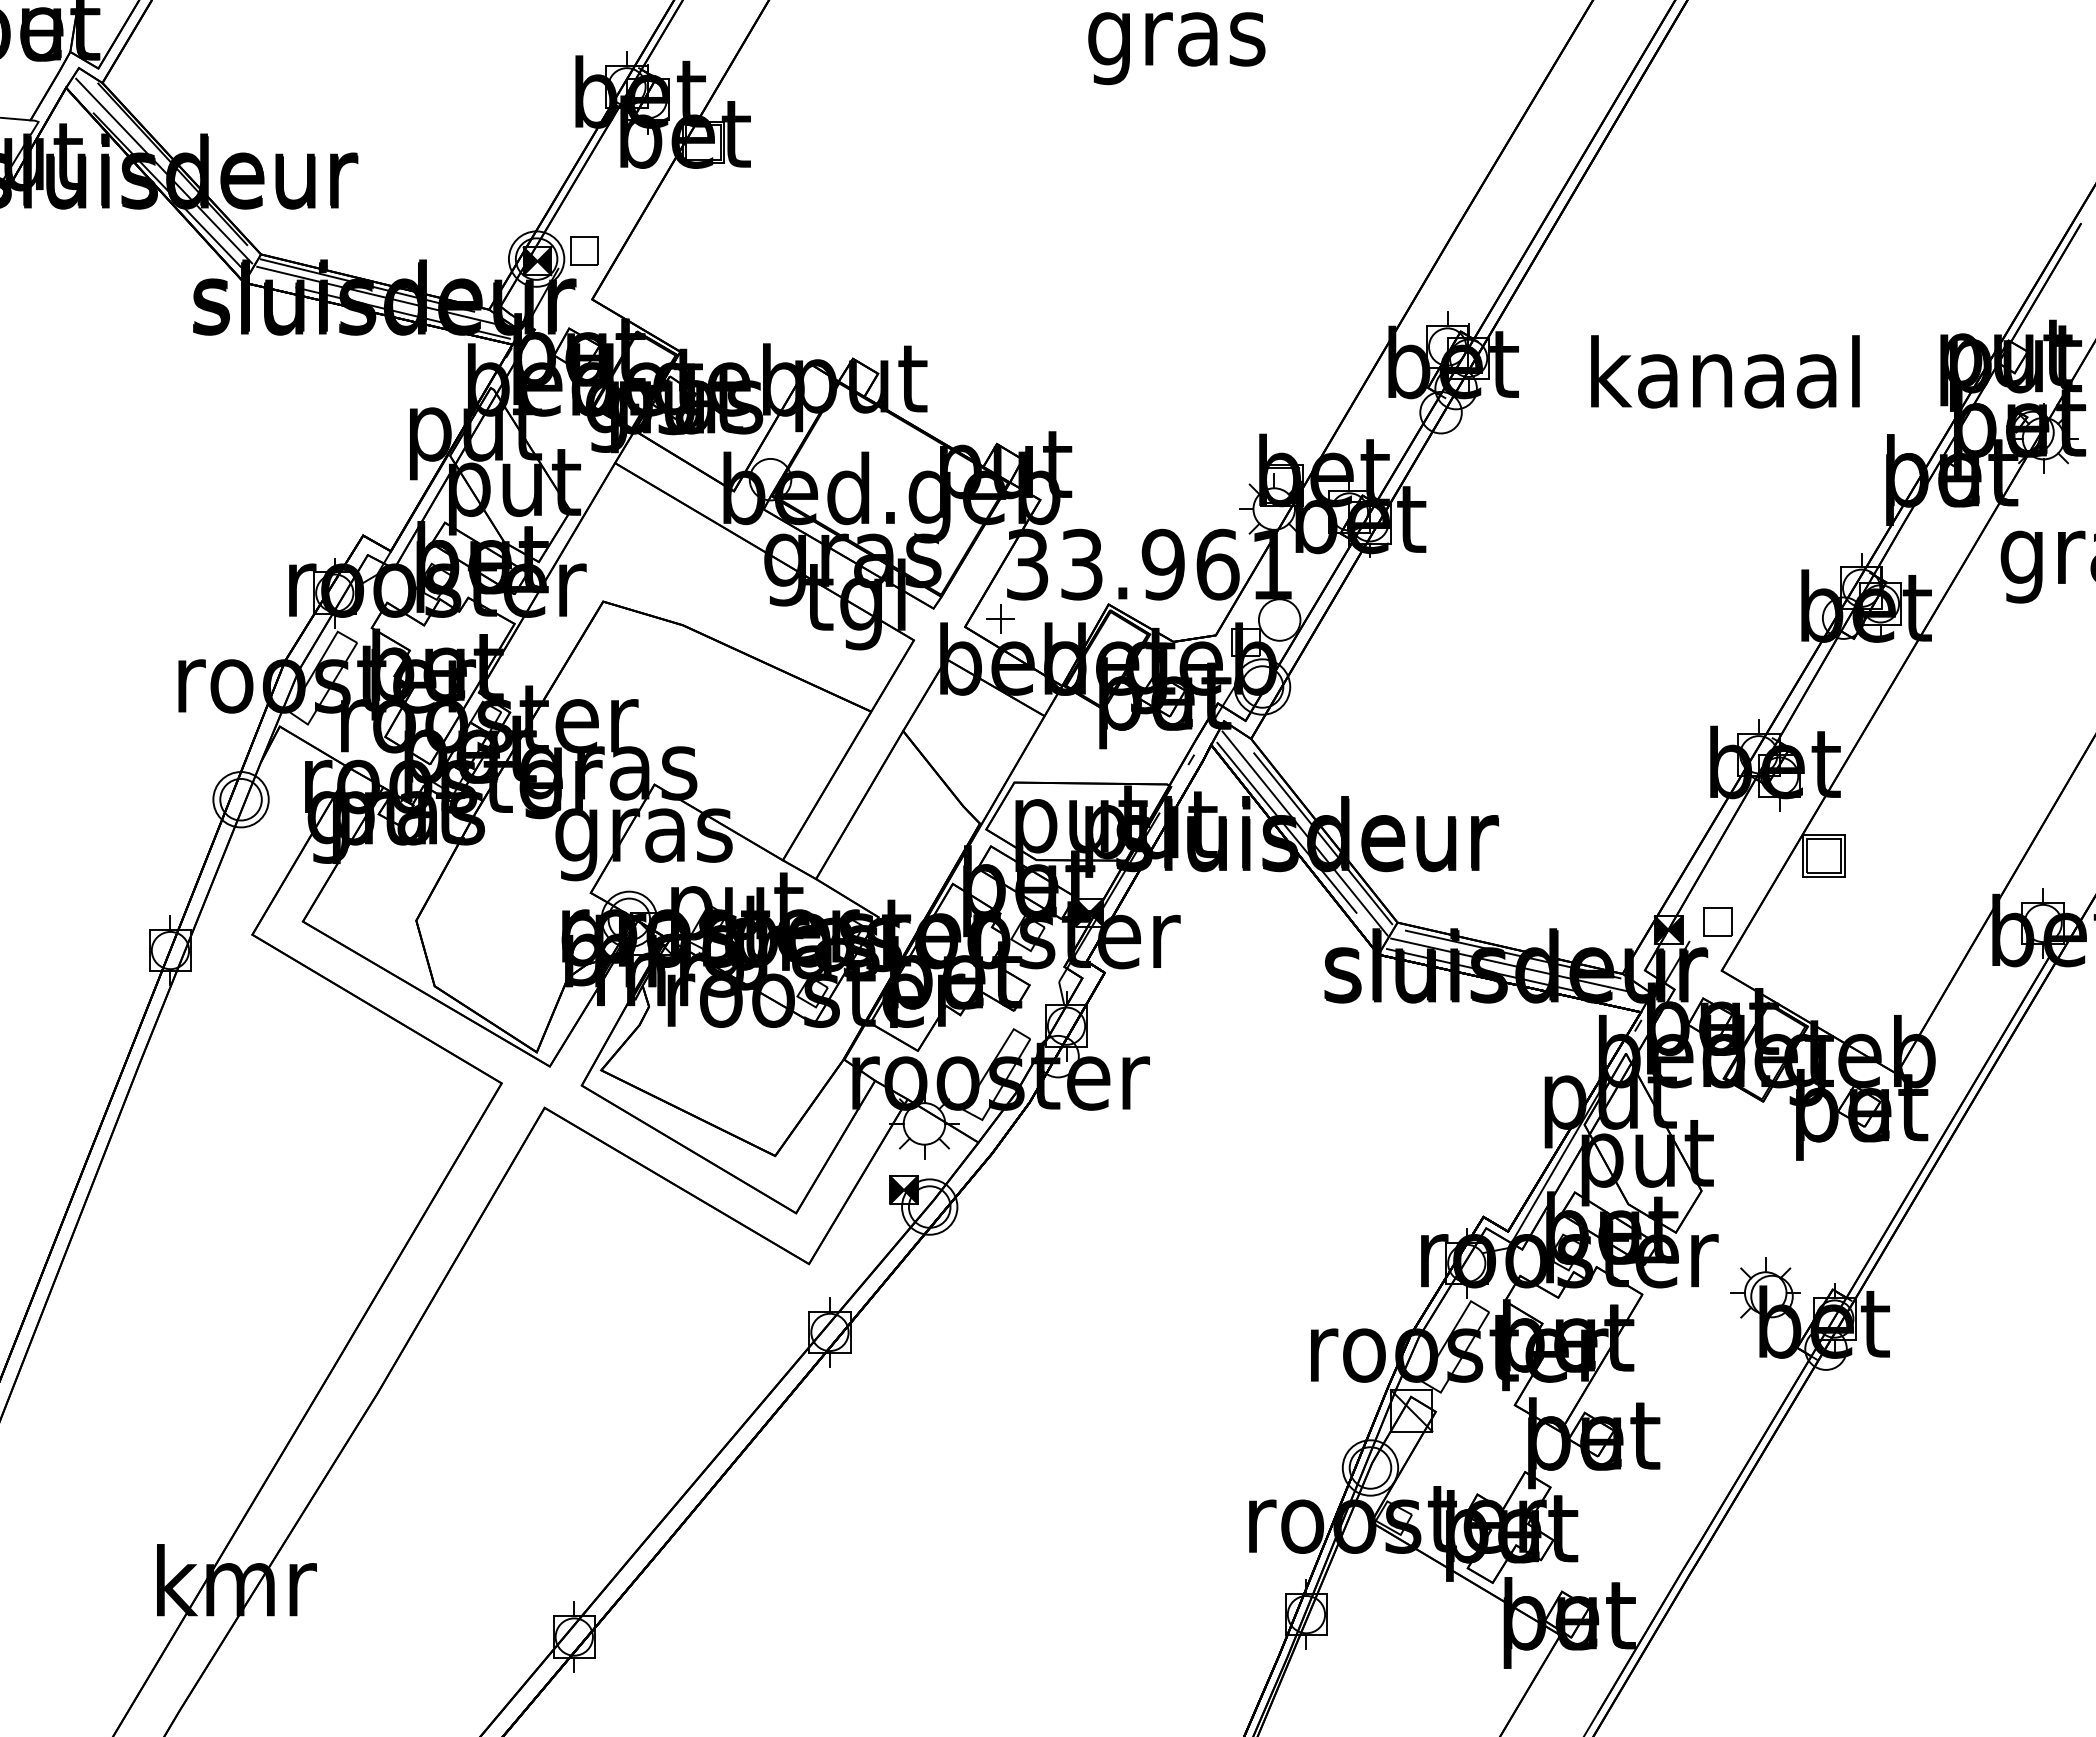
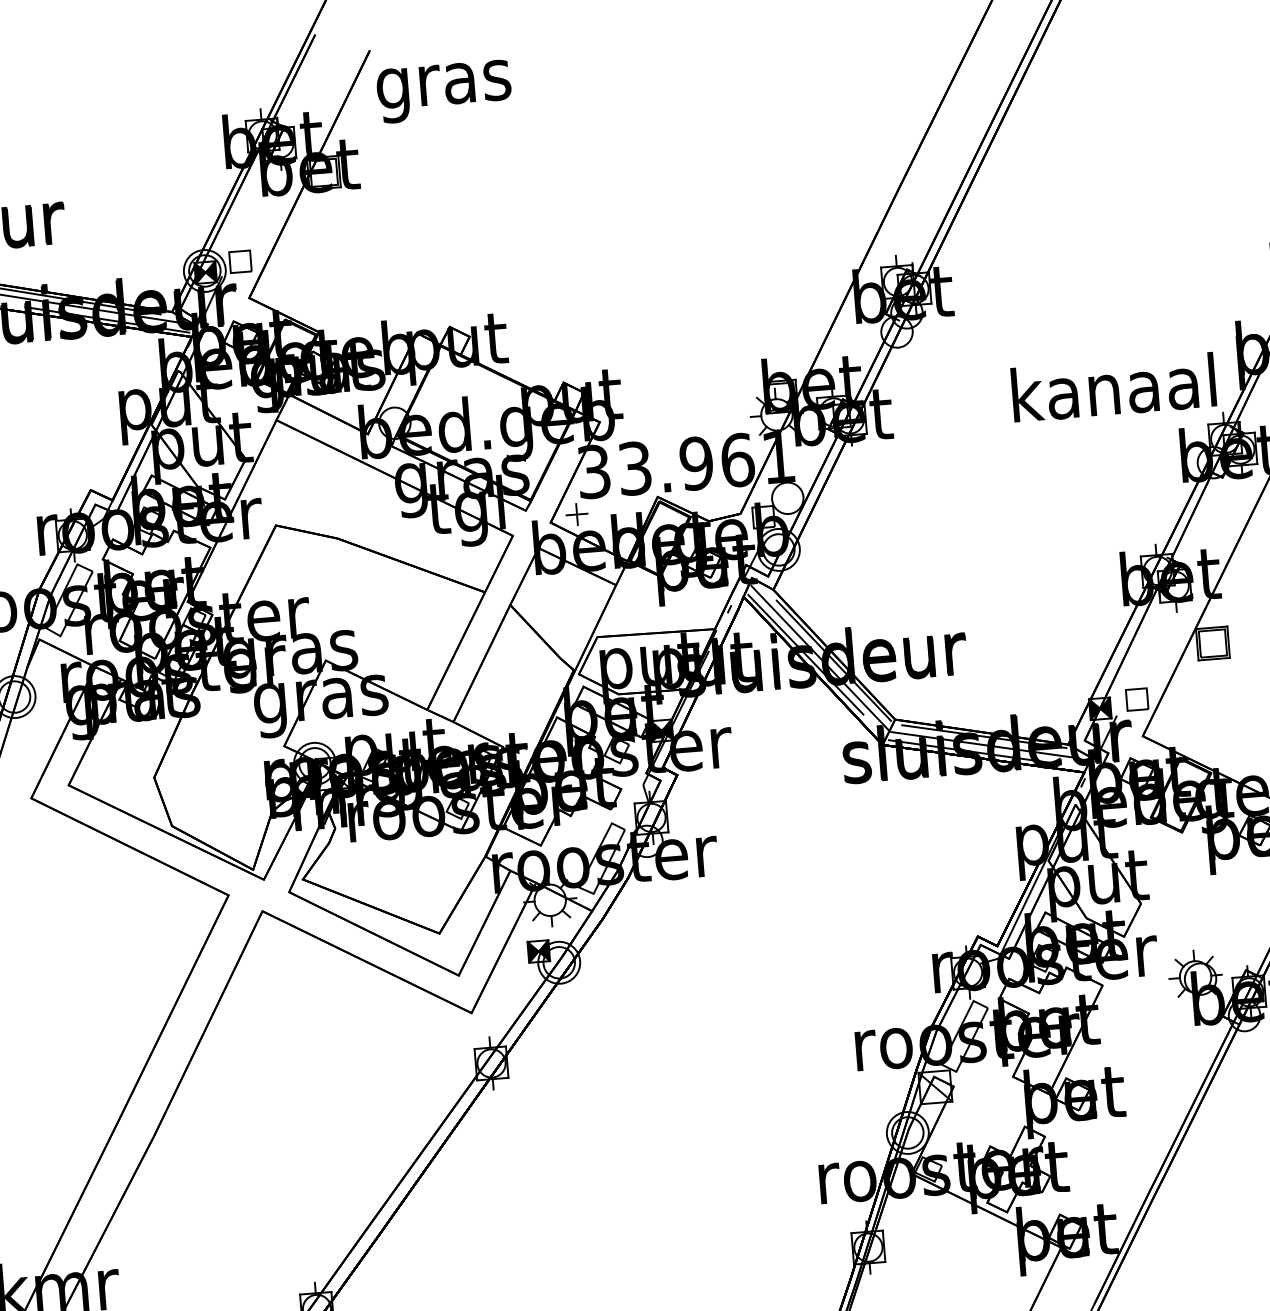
text: (1176, 48) -> (444, 91), moved
text: (1725, 371) -> (1113, 387), moved

